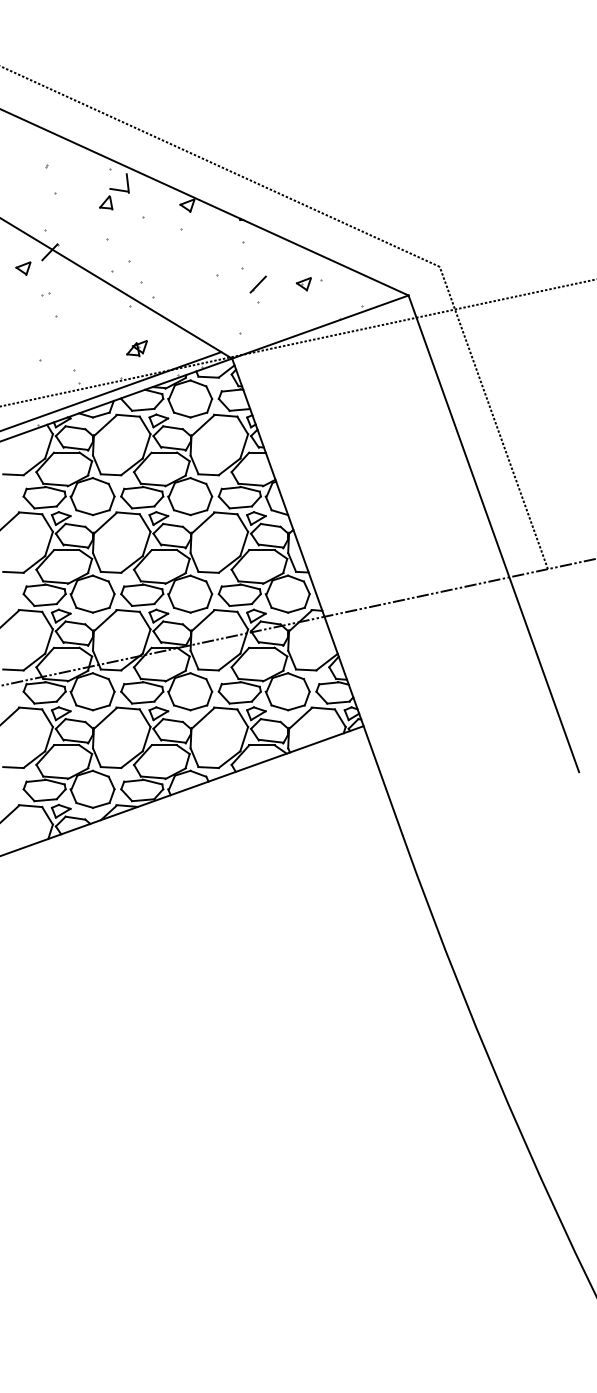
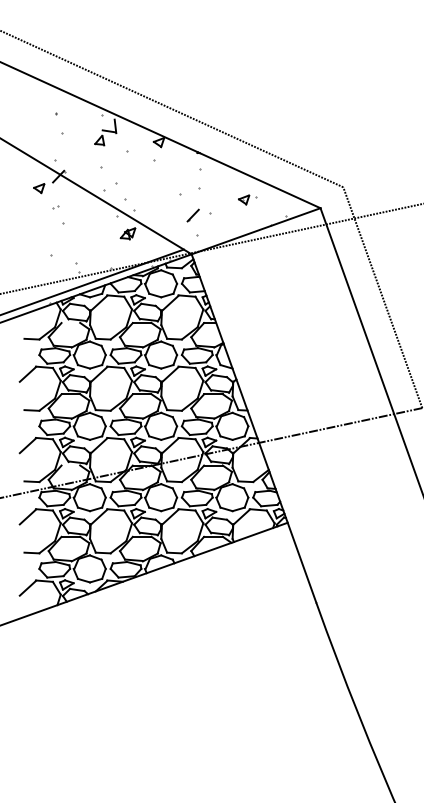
line: (257, 284) -> (192, 215), moved
part: (136, 348) -> (127, 233), moved
line: (66, 452) -> (70, 322), removed
line: (66, 647) -> (70, 465), removed

